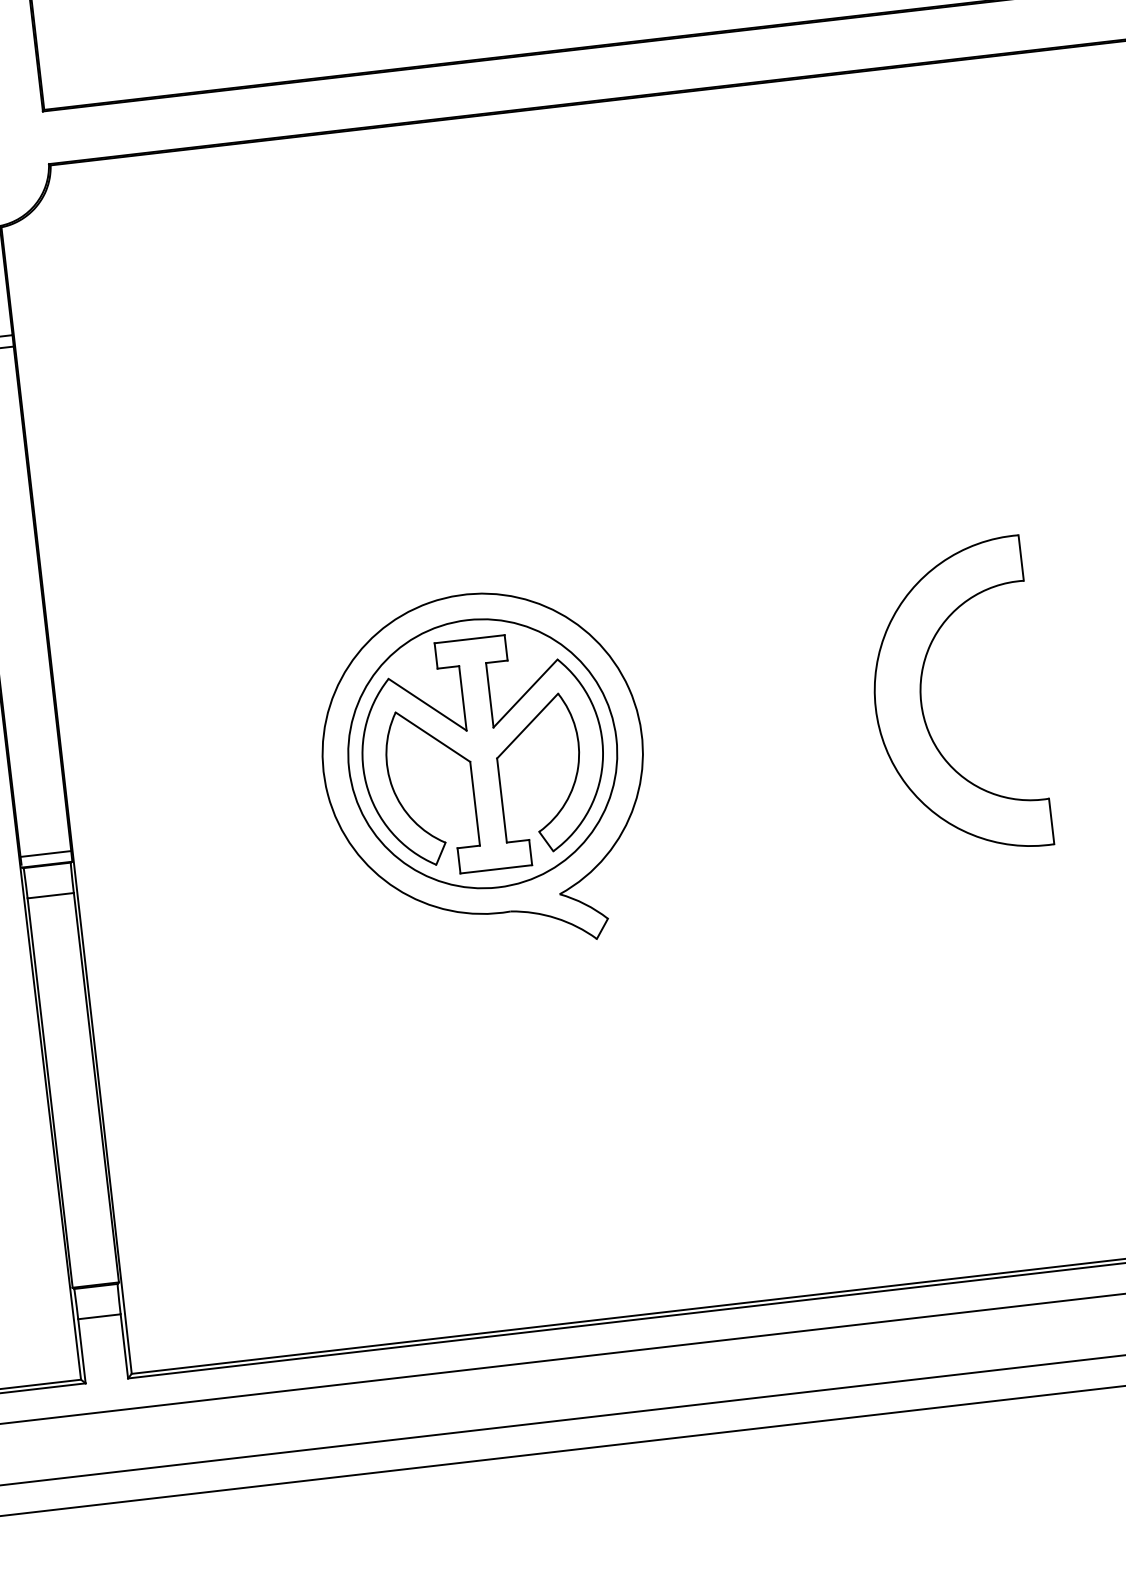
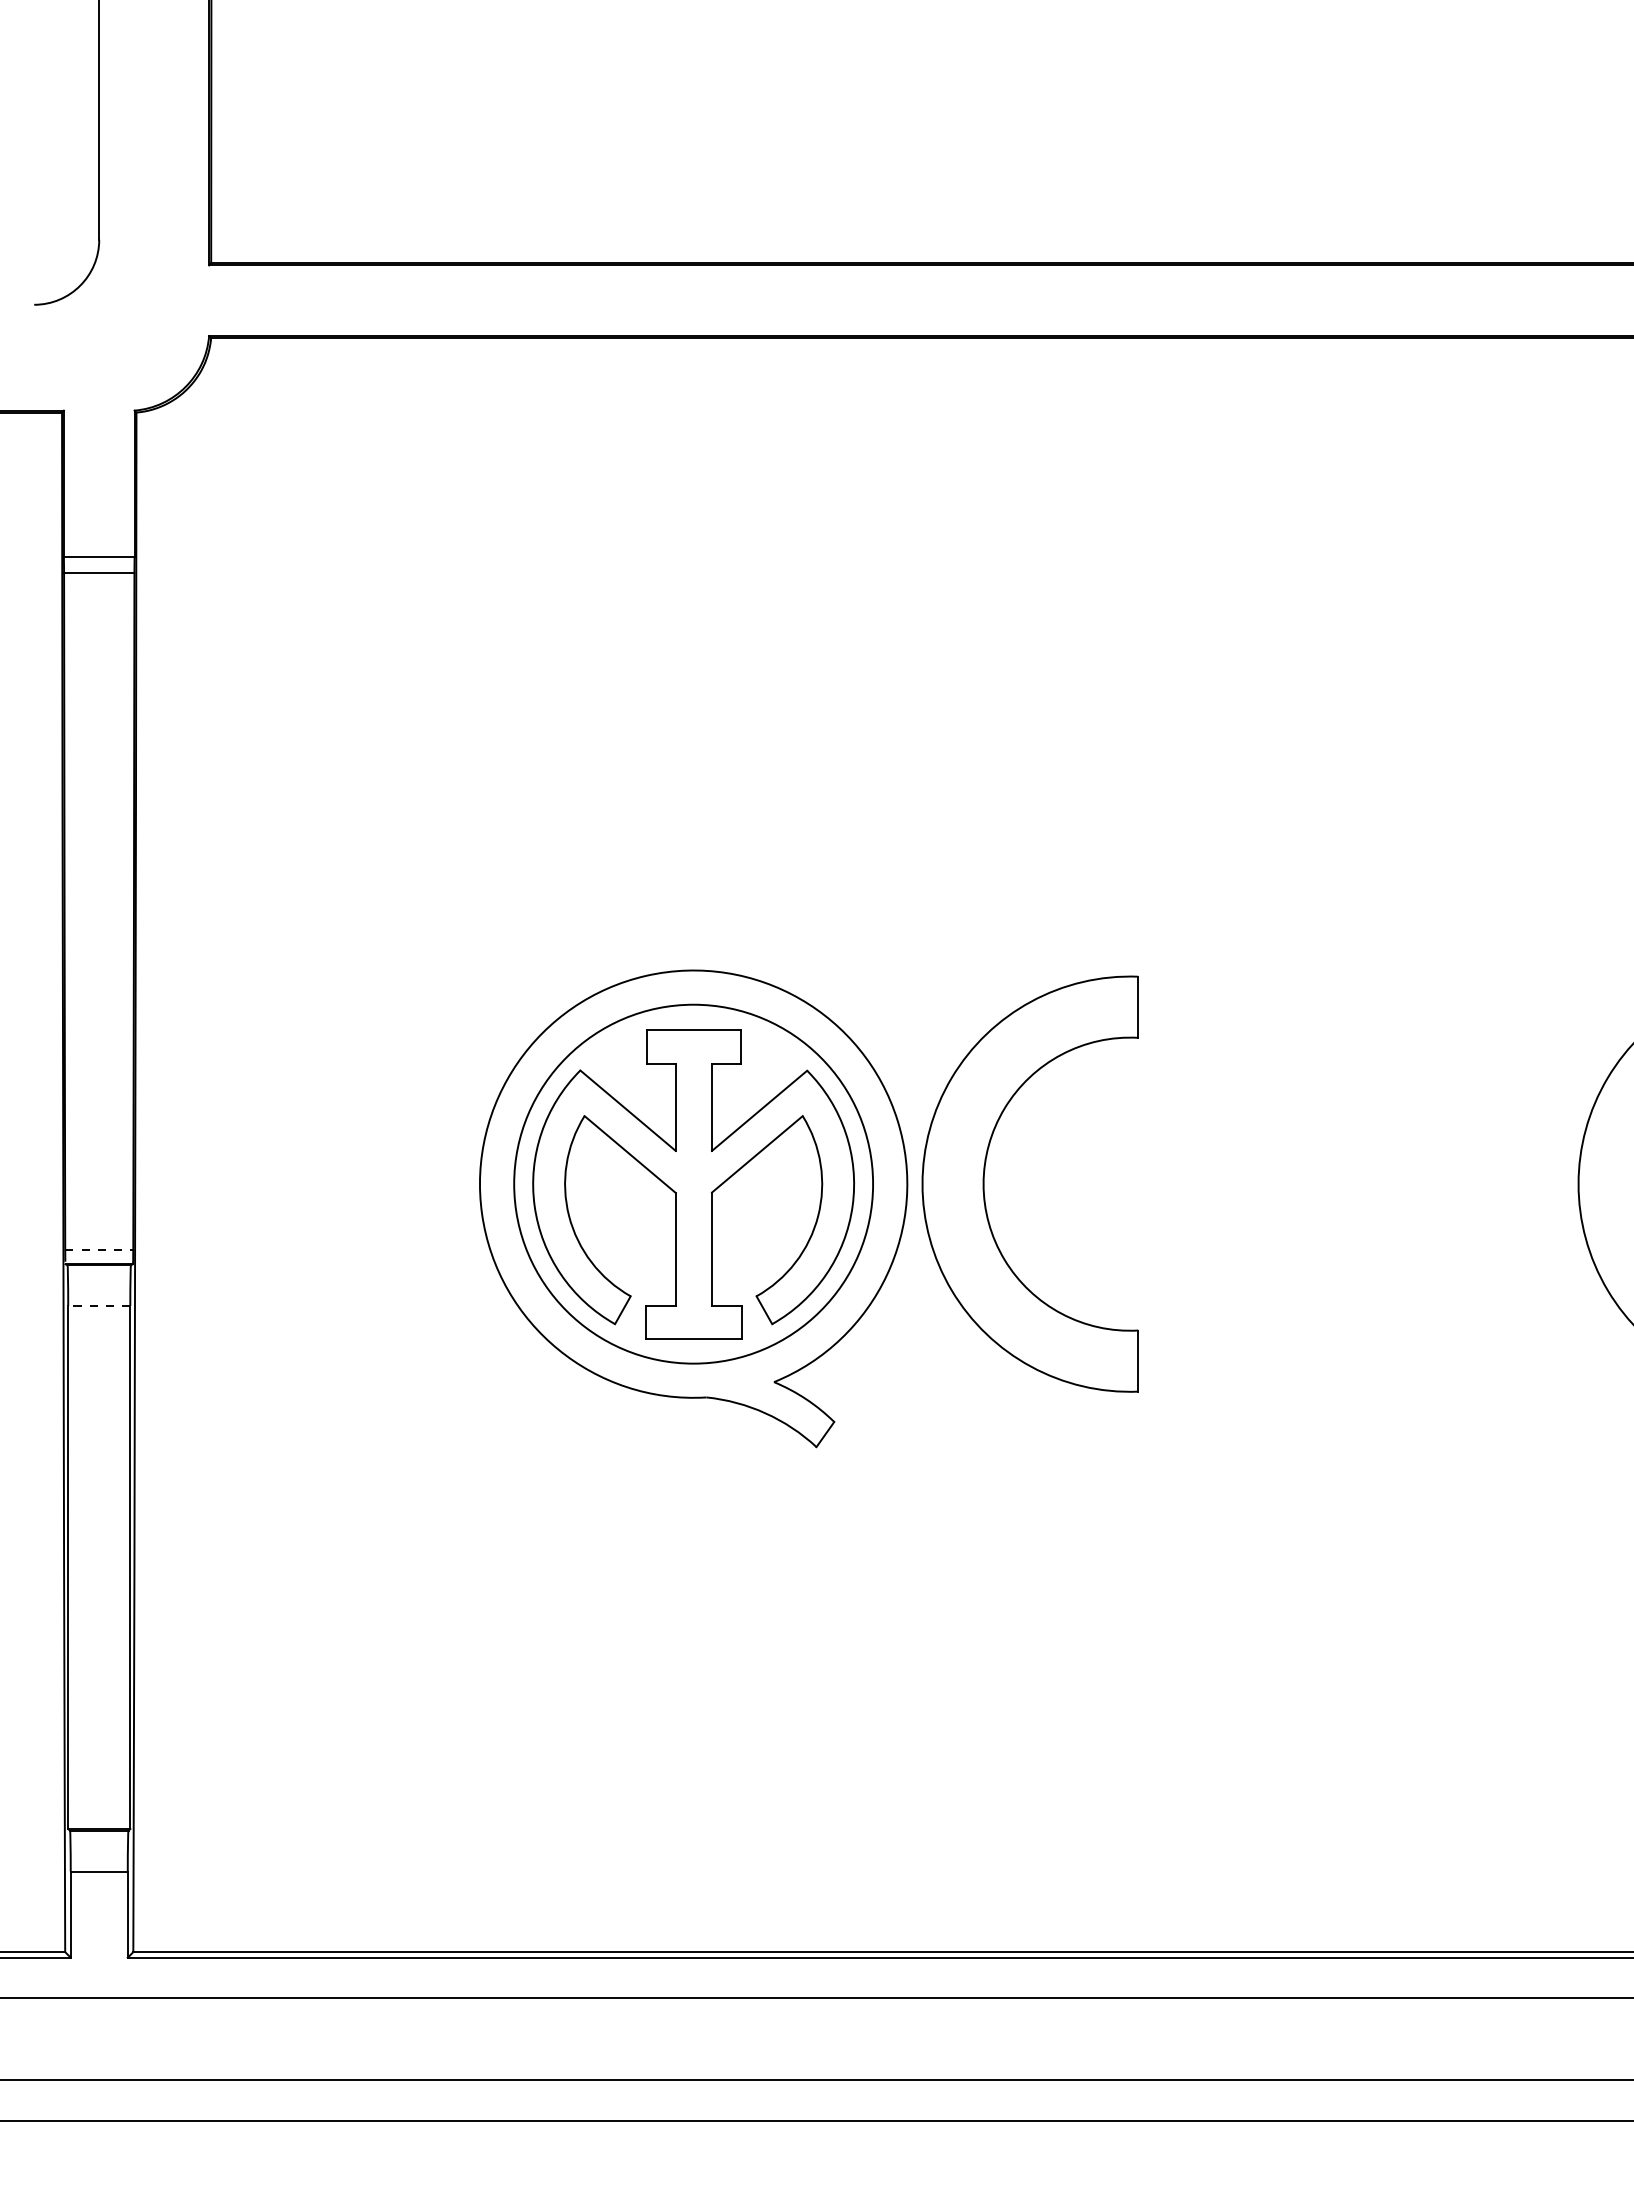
part: (921, 702) -> (984, 1183), moved
line: (46, 853) -> (99, 1249), solid -> dashed
line: (50, 896) -> (98, 1306), solid -> dashed

